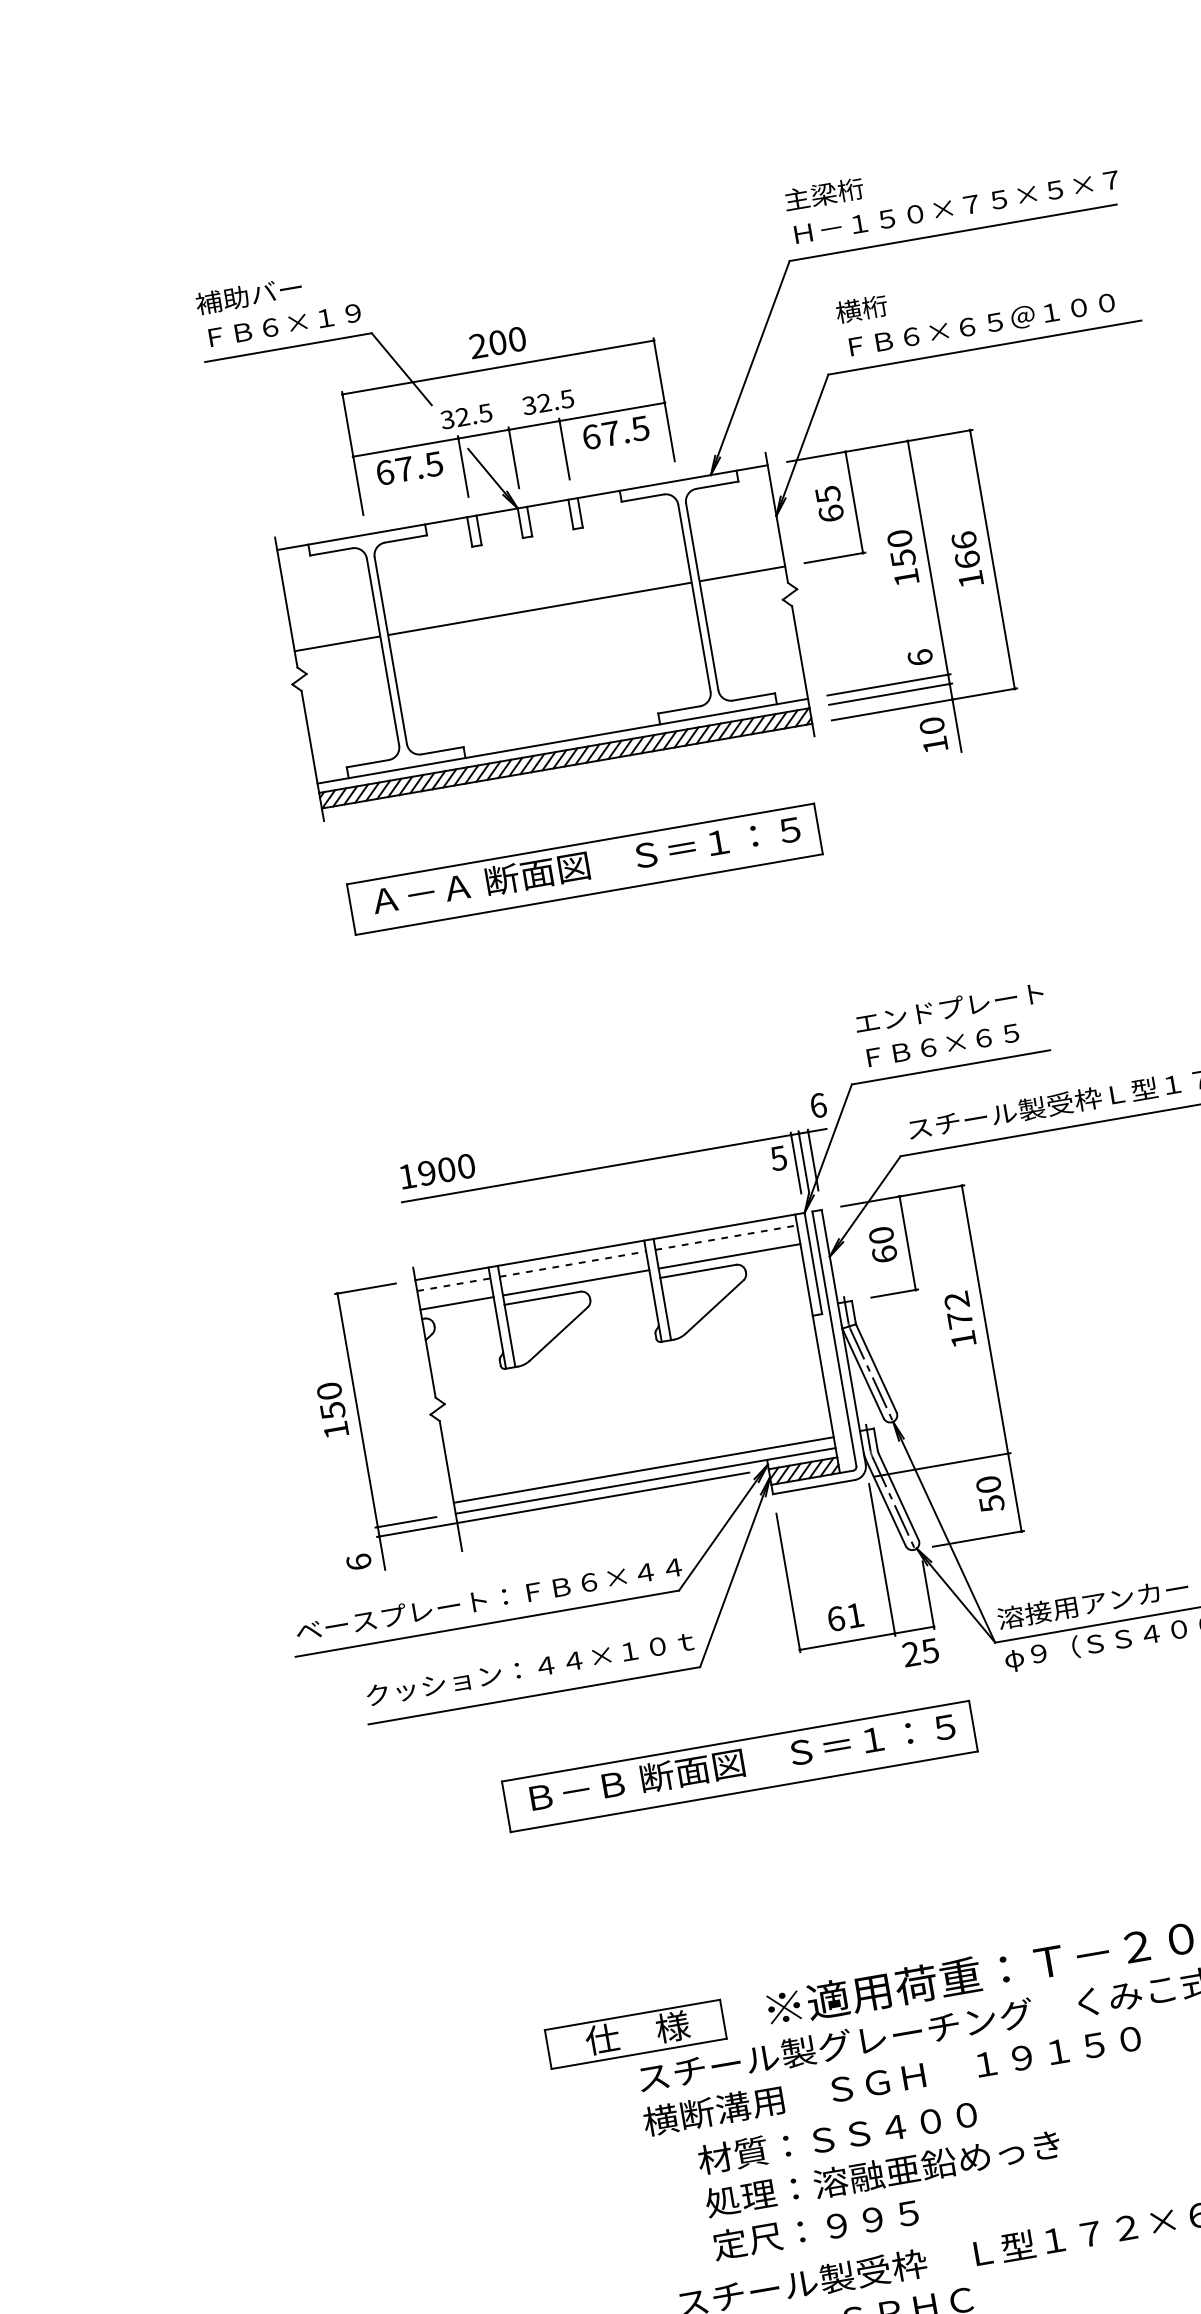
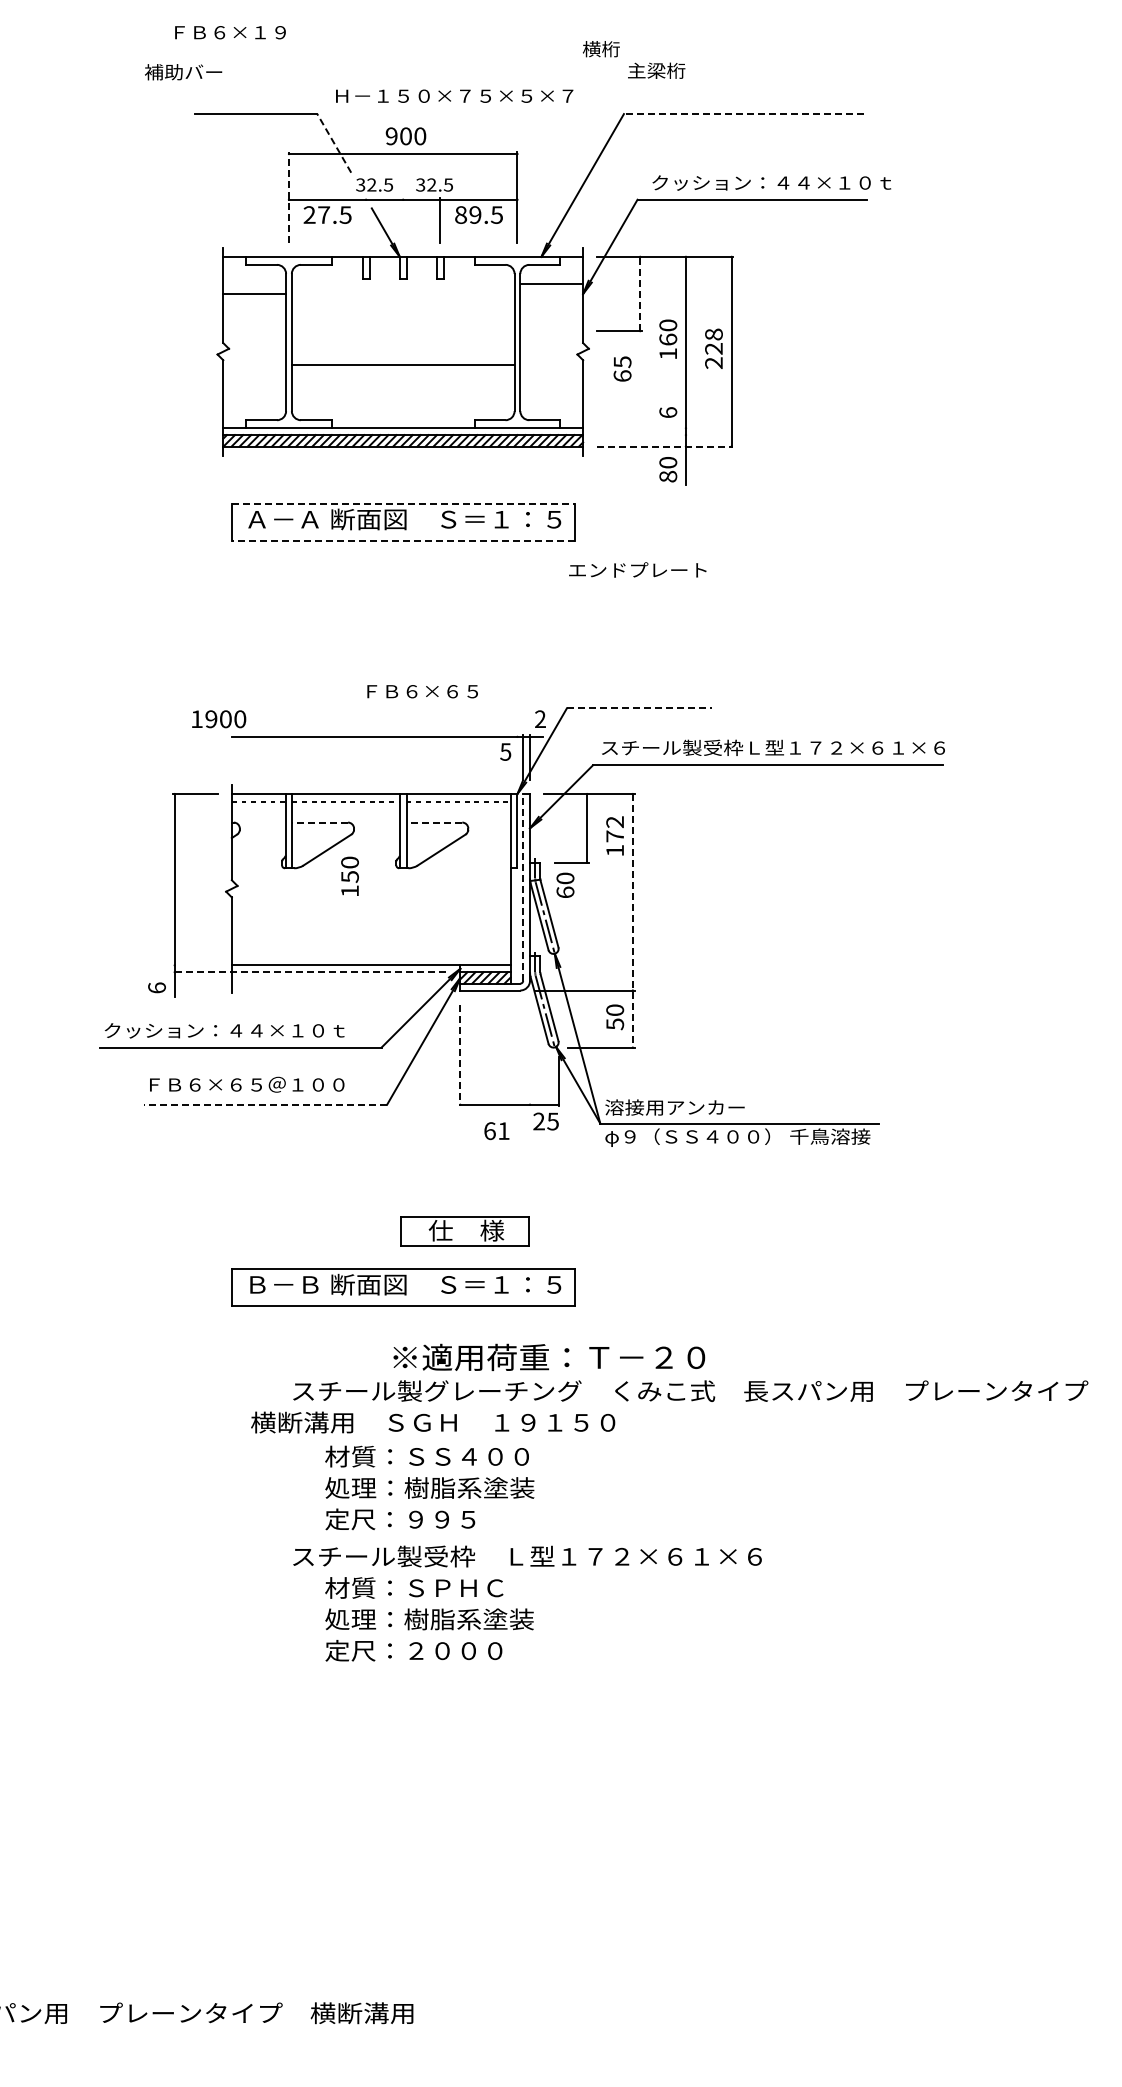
text: (956, 206) -> (454, 95), moved
line: (952, 233) -> (743, 114), solid -> dashed
text: (249, 296) -> (183, 72), moved
text: (861, 309) -> (601, 49), moved
text: (1006, 319) -> (771, 182), ＦＢ６×６５＠１００ -> クッション：４４×１０ｔ
text: (284, 324) -> (230, 32), moved
text: (478, 346) -> (391, 136), 200 -> 900
line: (402, 369) -> (334, 143), solid -> dashed
text: (601, 434) -> (468, 214), 67.5 -> 89.5
line: (351, 452) -> (288, 196), solid -> dashed
line: (514, 458) -> (403, 220), removed
line: (463, 466) -> (366, 220), removed
text: (384, 471) -> (309, 214), 67.5 -> 27.5
line: (854, 501) -> (640, 293), solid -> dashed
text: (829, 503) -> (622, 368), moved
text: (903, 557) -> (668, 339), 150 -> 160
text: (966, 559) -> (713, 348), 166 -> 228
line: (742, 574) -> (551, 284), moved
line: (540, 609) -> (403, 365), moved
line: (337, 644) -> (254, 294), moved
line: (888, 685) -> (642, 428), removed
line: (890, 694) -> (642, 435), removed
line: (924, 704) -> (665, 446), solid -> dashed
text: (935, 744) -> (668, 476), 10 -> 80
line: (580, 843) -> (403, 503), solid -> dashed
line: (588, 894) -> (402, 540), solid -> dashed
text: (948, 1007) -> (637, 569), moved
text: (942, 1045) -> (422, 691), moved
line: (950, 1067) -> (639, 708), solid -> dashed
text: (818, 1105) -> (540, 719), 6 -> 2
line: (796, 1163) -> (517, 757), removed
text: (438, 1171) -> (219, 719), moved
text: (882, 1243) -> (565, 884), moved
line: (729, 1256) -> (458, 815), removed
line: (698, 1271) -> (434, 822), solid -> dashed
line: (575, 1282) -> (345, 815), removed
line: (542, 1298) -> (320, 822), solid -> dashed
line: (456, 1303) -> (258, 815), removed
text: (959, 1318) -> (614, 835), moved
line: (834, 1337) -> (523, 886), solid -> dashed
line: (991, 1358) -> (632, 920), solid -> dashed
text: (331, 1408) -> (349, 875), moved
line: (642, 1470) -> (370, 957), removed
line: (563, 1505) -> (309, 972), solid -> dashed
line: (406, 1522) -> (195, 965), removed
line: (882, 1559) -> (530, 1050), removed
line: (788, 1582) -> (460, 1055), solid -> dashed
text: (488, 1599) -> (244, 1030), ベースプレート：ＦＢ６×４４ -> クッション：４４×１０ｔ
text: (845, 1617) -> (496, 1131), moved
text: (529, 1668) -> (265, 1084), クッション：４４×１０ｔ -> ＦＢ６×６５＠１００
line: (534, 1695) -> (265, 1104), solid -> dashed
part: (740, 1766) -> (403, 1287), moved
part: (634, 2034) -> (464, 1231), moved
text: (892, 2079) -> (433, 1422), moved
text: (936, 2163) -> (494, 1487), 処理：溶融亜鉛めっき -> 処理：樹脂系塗装

